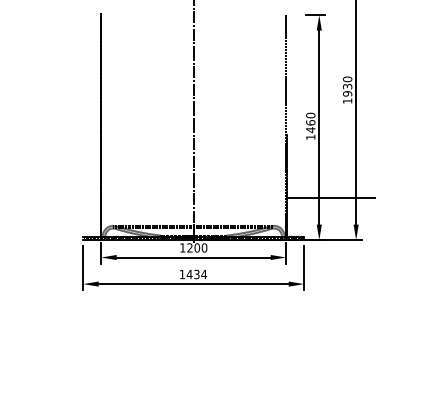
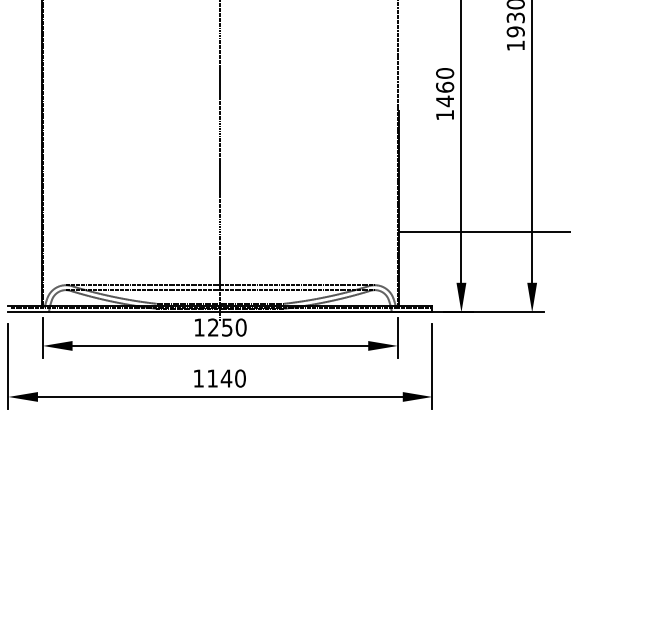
text: (197, 247) -> (227, 326), 1200 -> 1250
text: (196, 274) -> (225, 378), 1434 -> 1140

